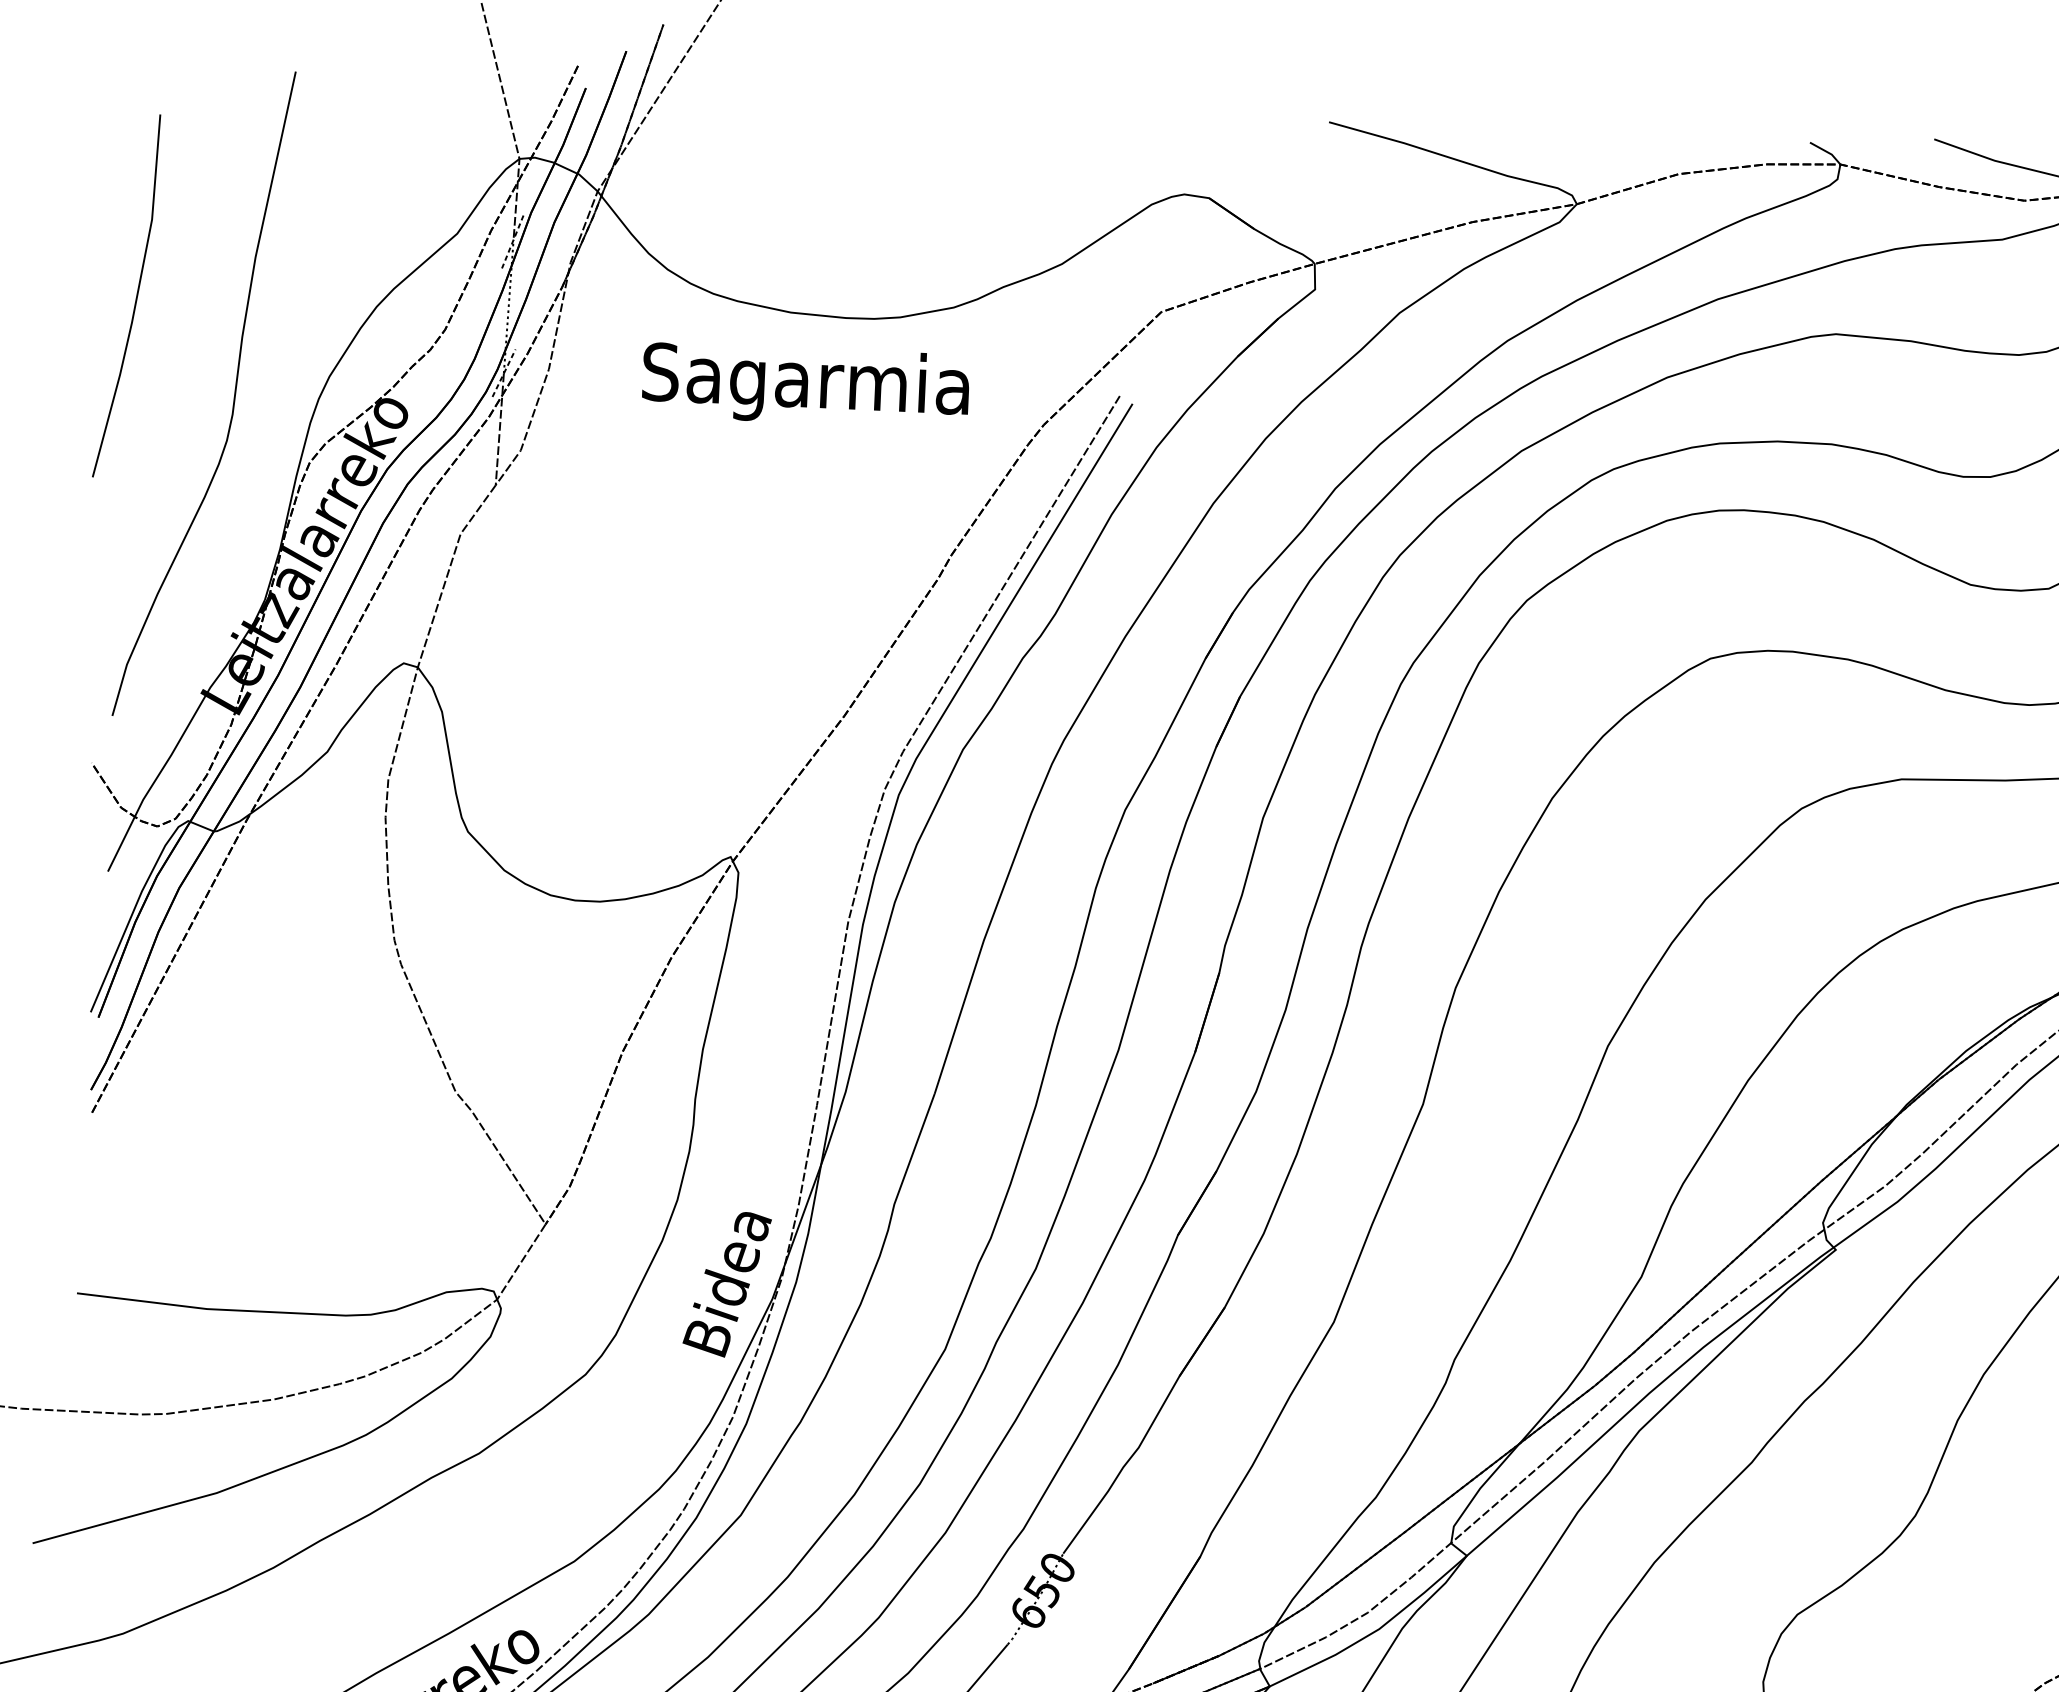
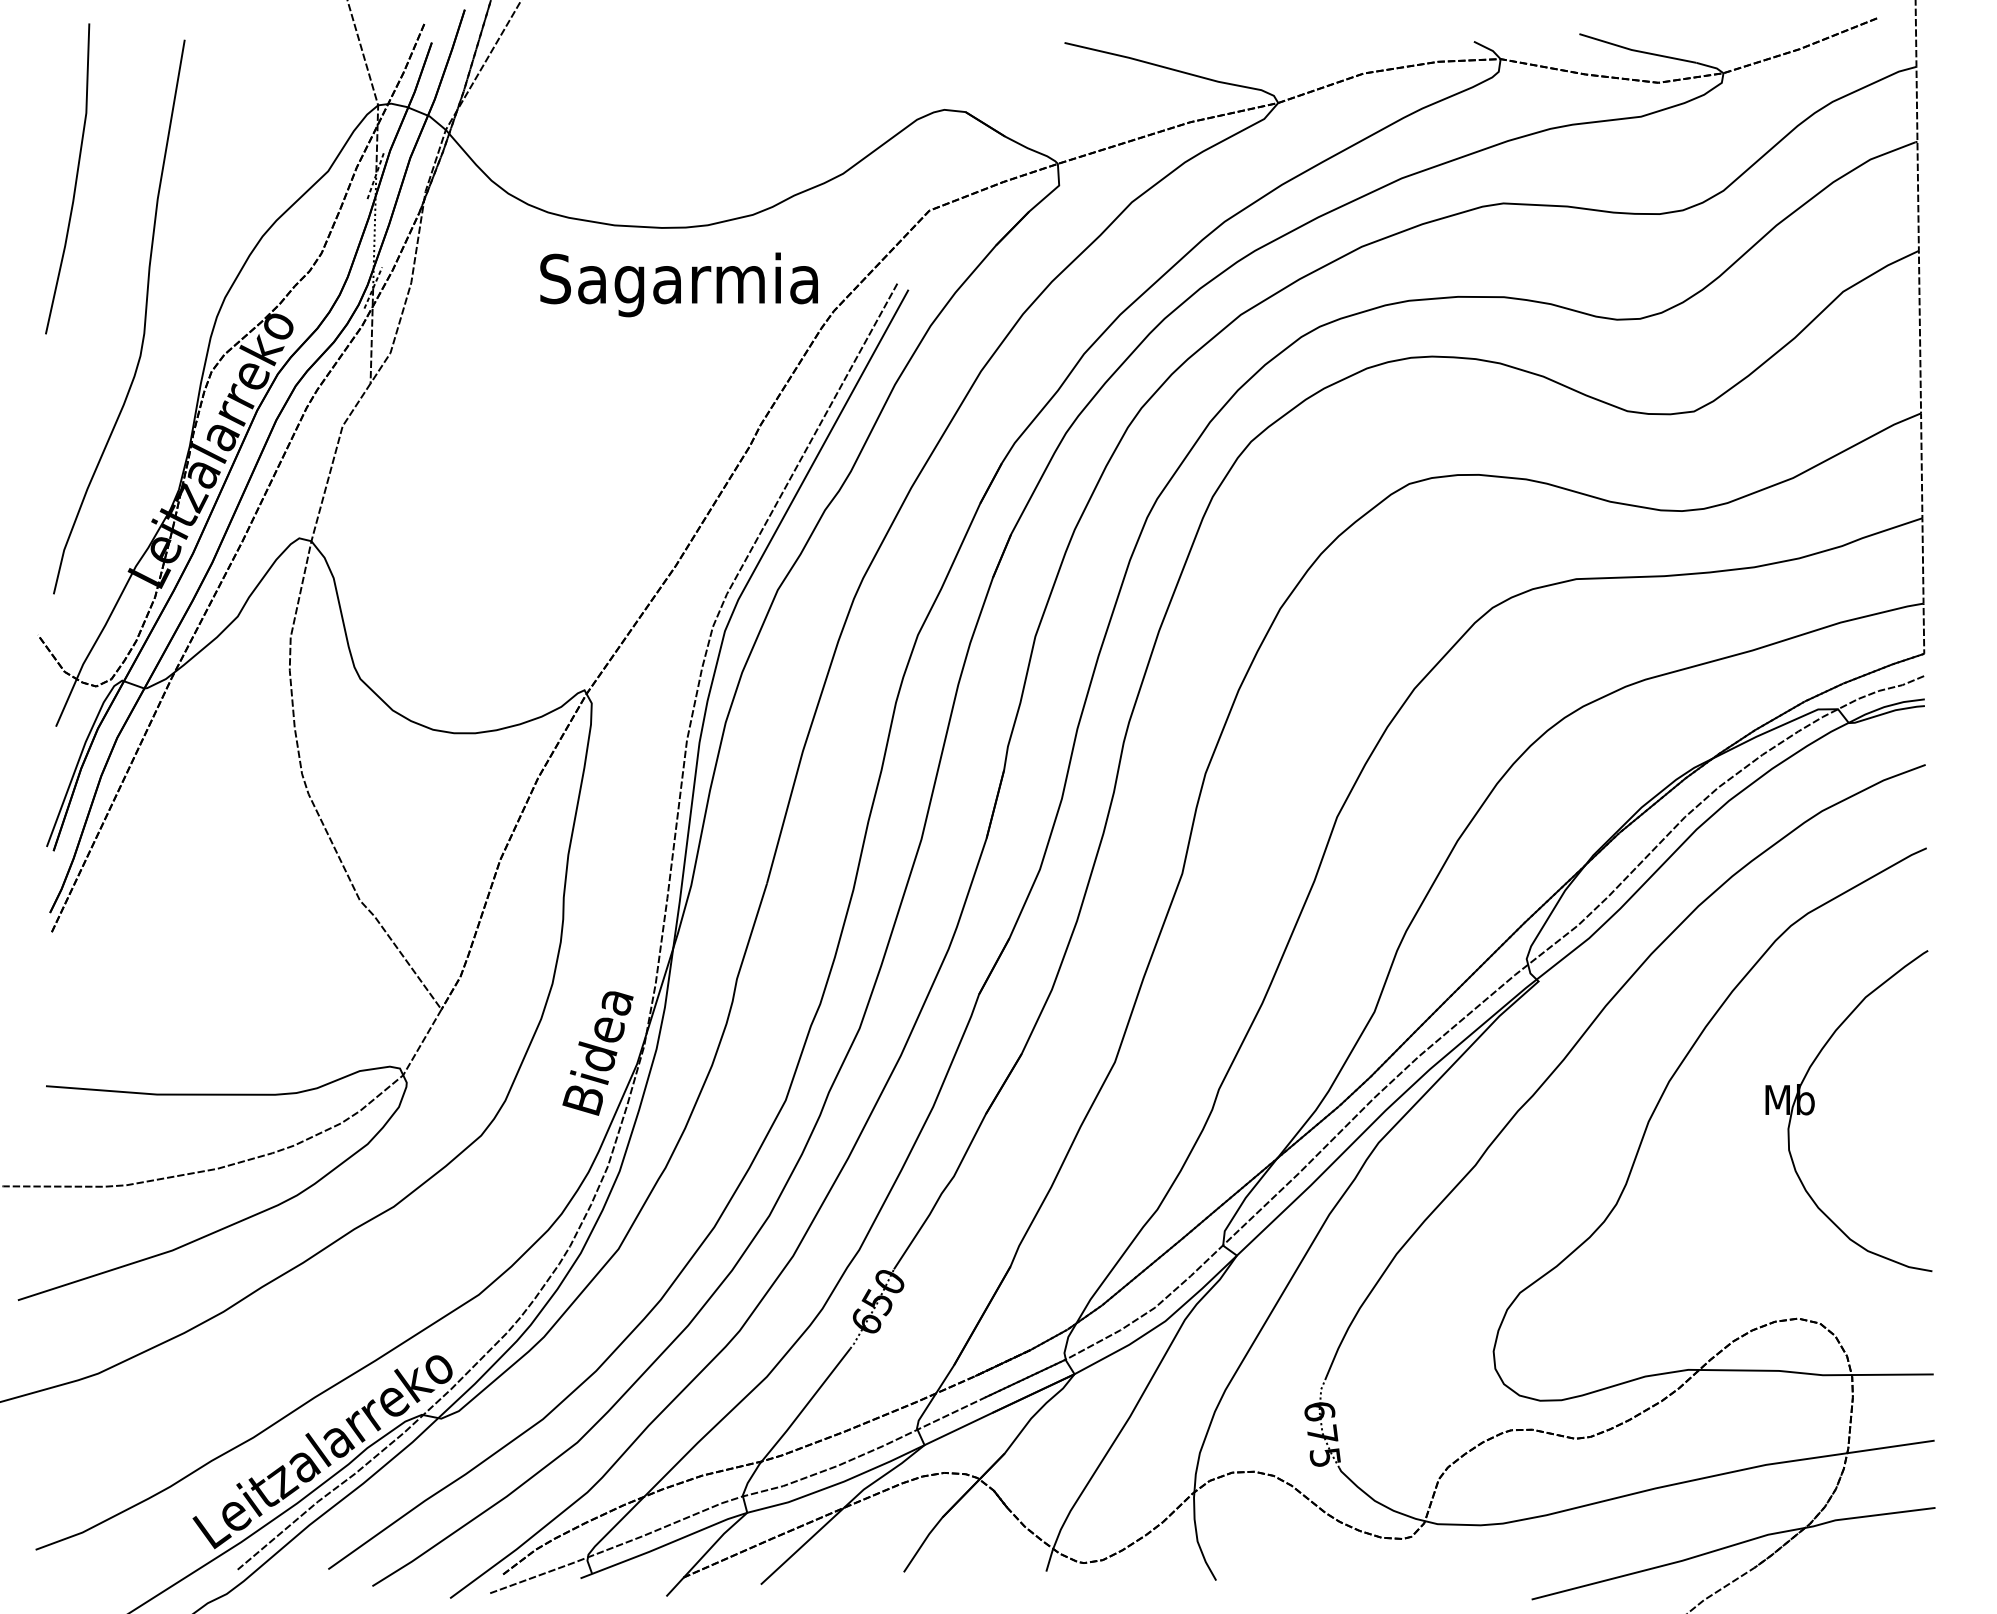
line: (135, 295) -> (75, 178), moved
text: (805, 385) -> (678, 284), moved

